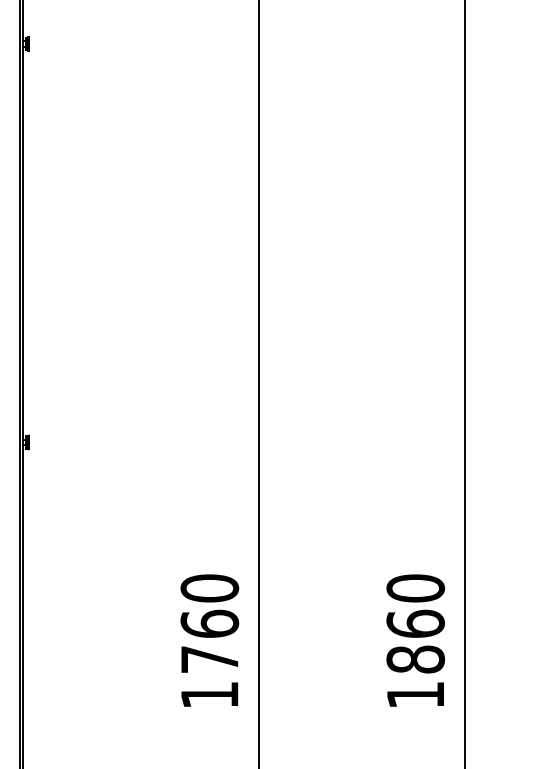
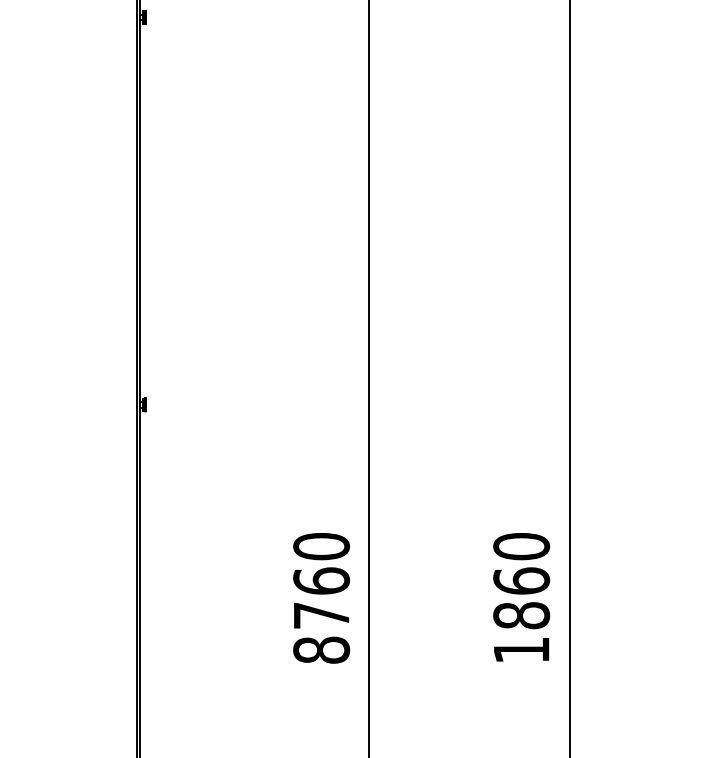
text: (209, 694) -> (321, 649), 1760 -> 8760

